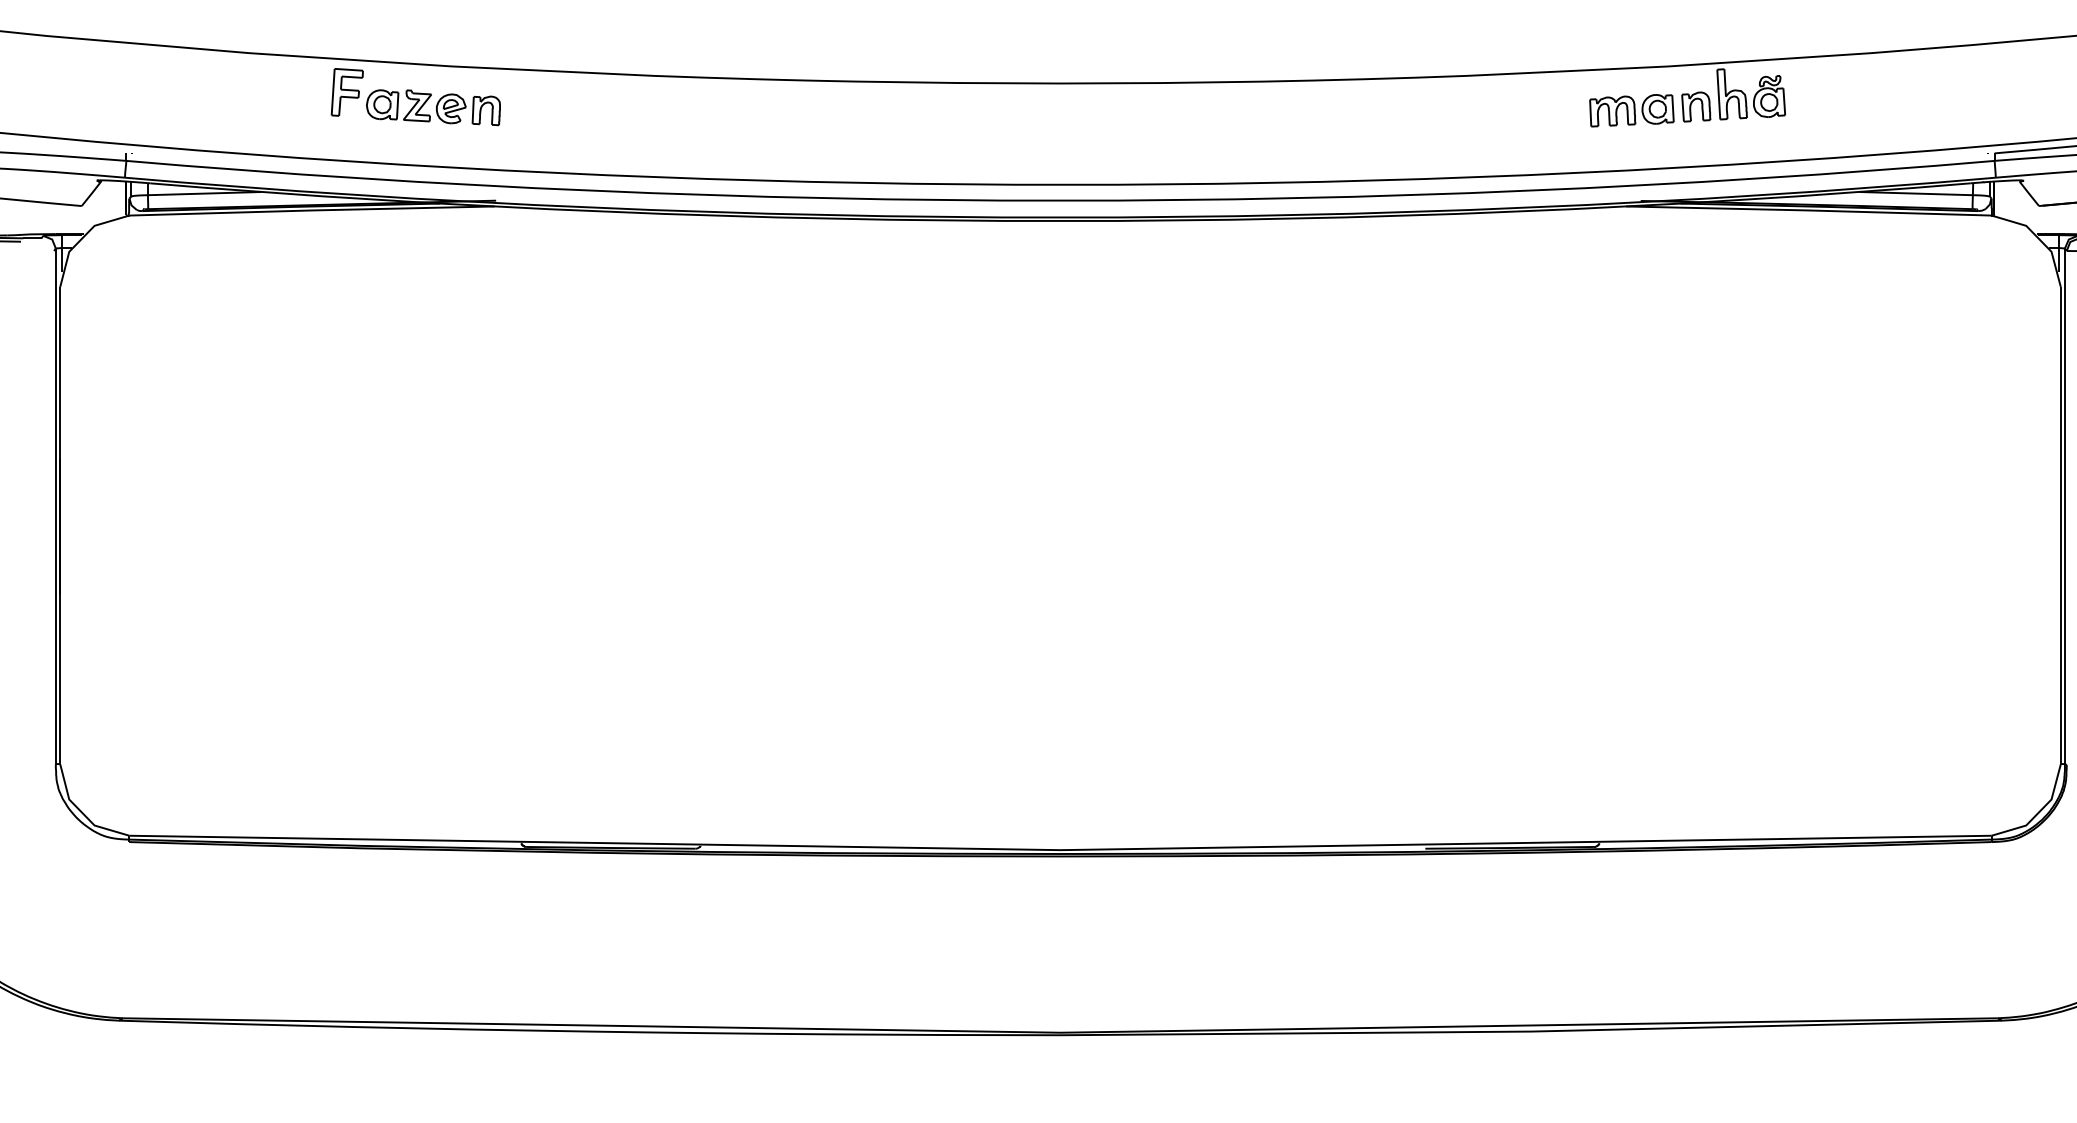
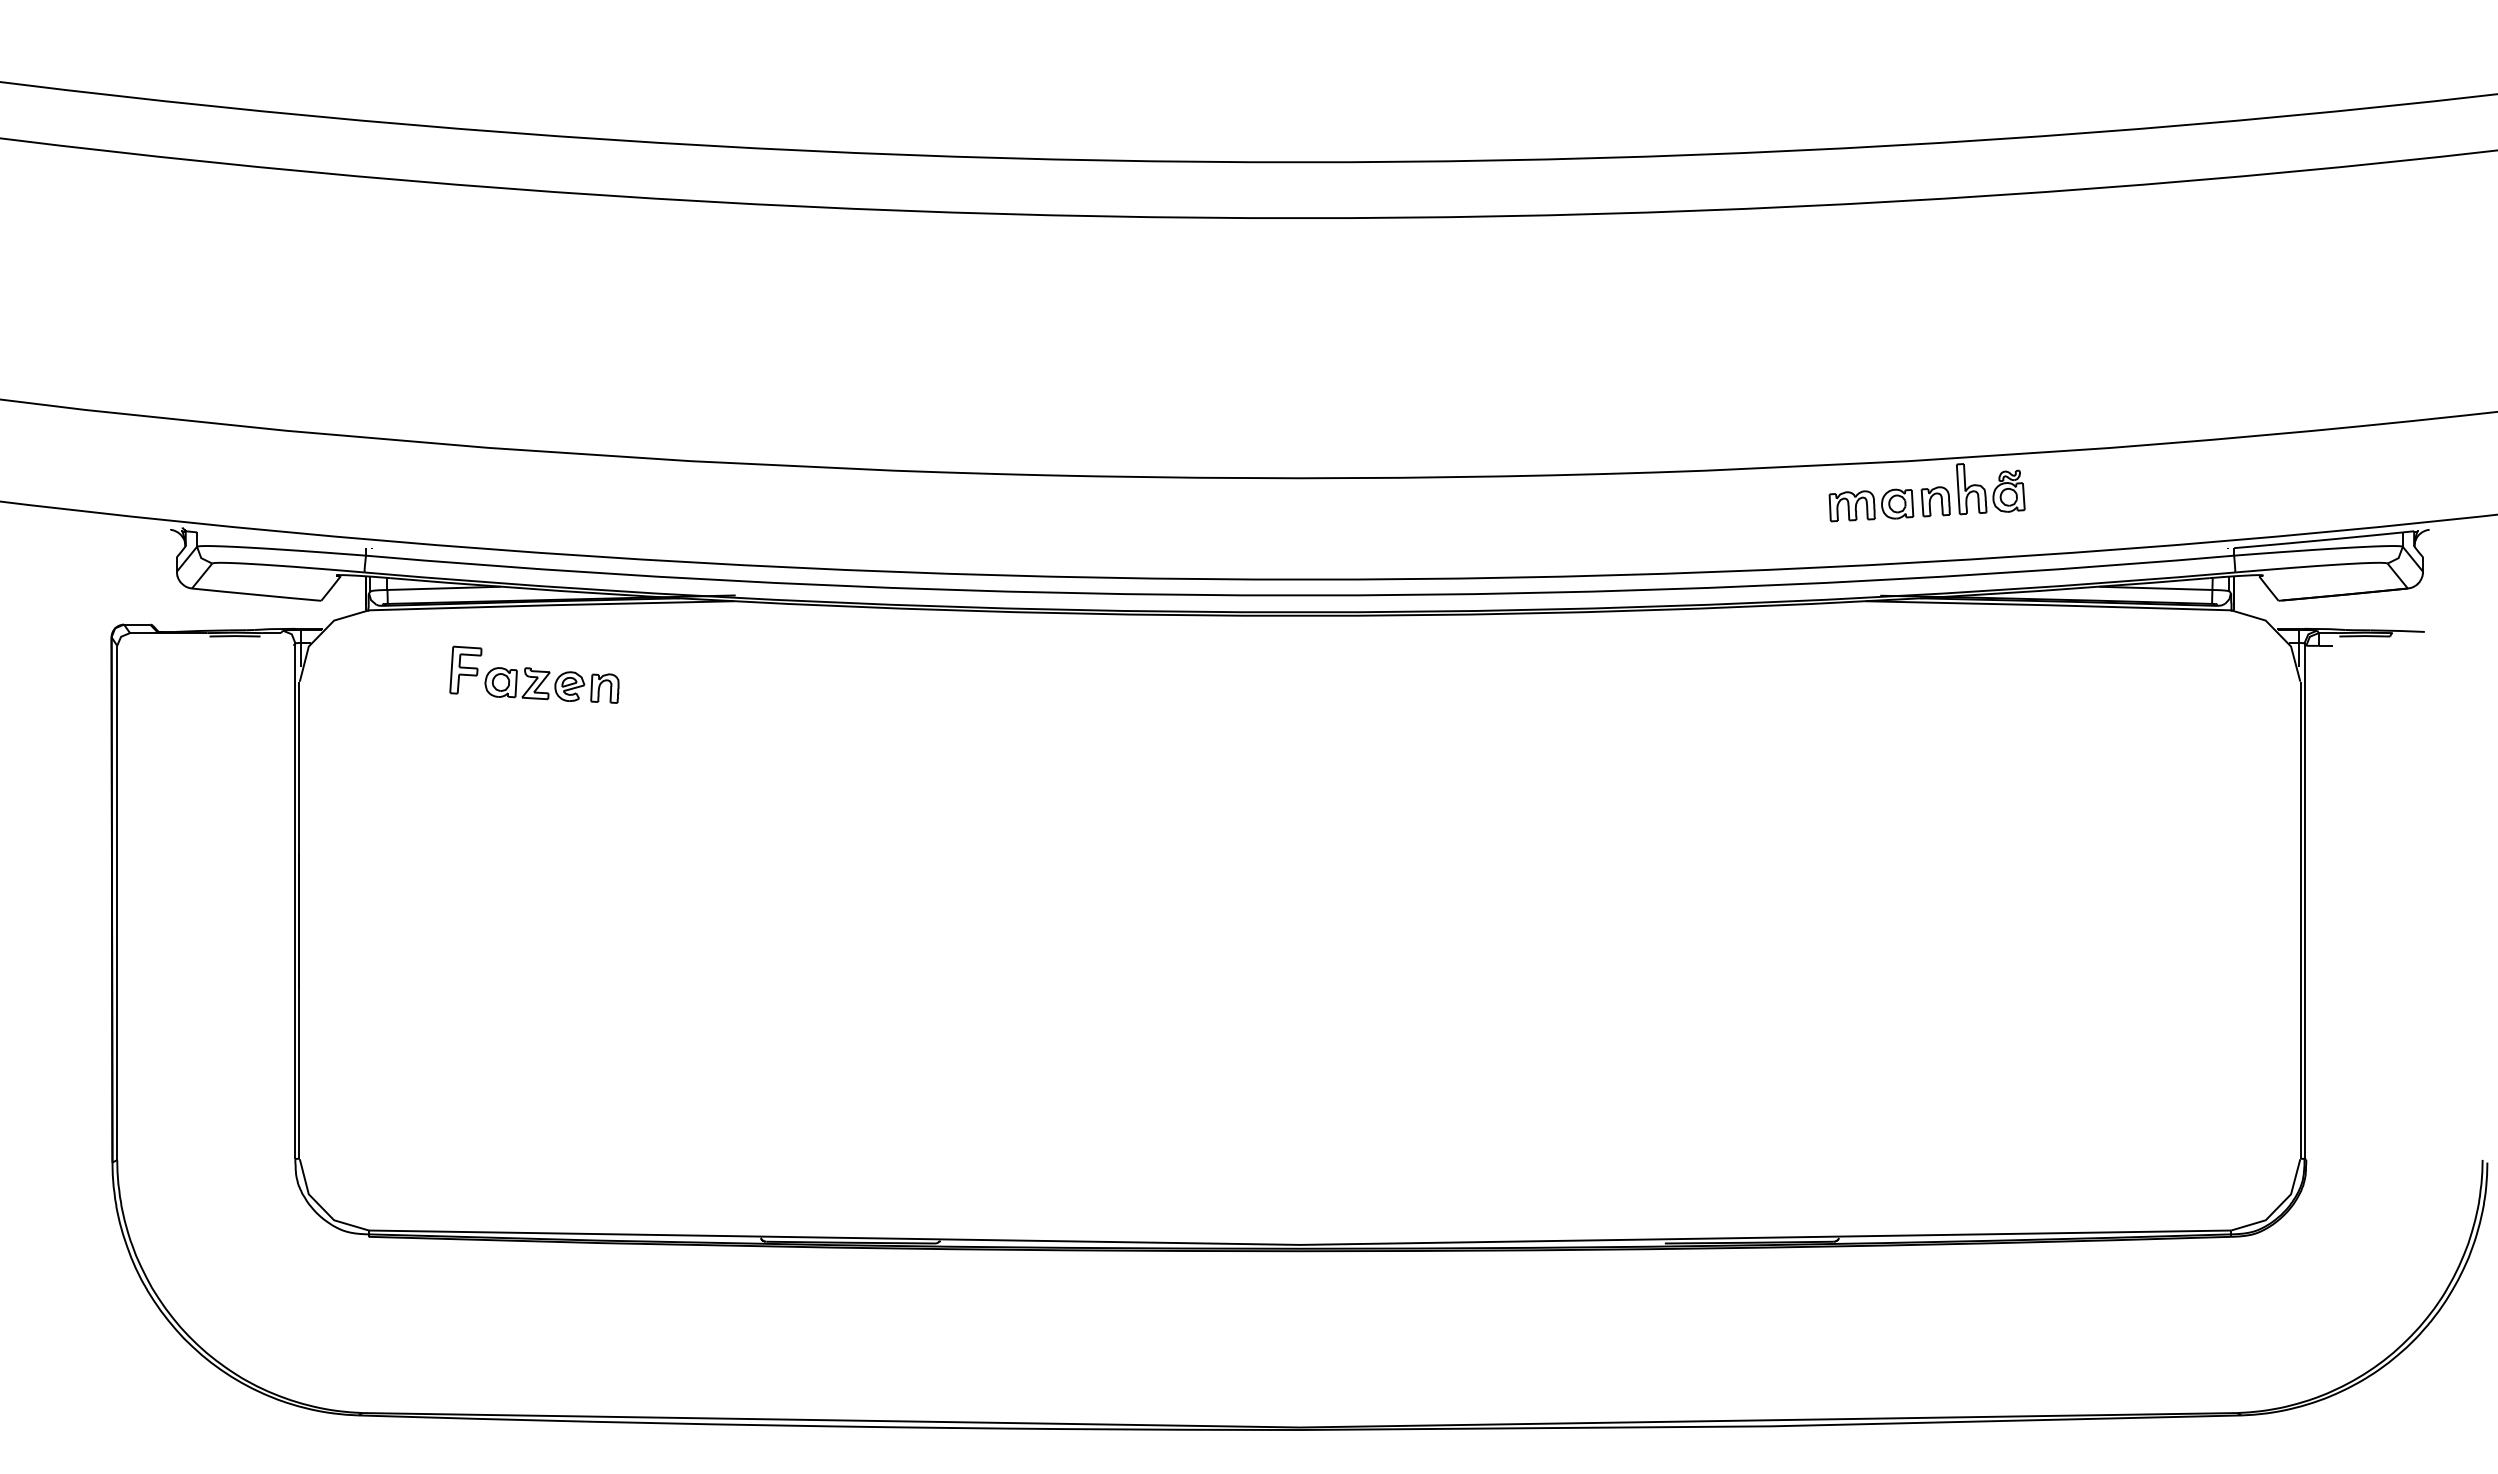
part: (415, 96) -> (534, 674), moved

